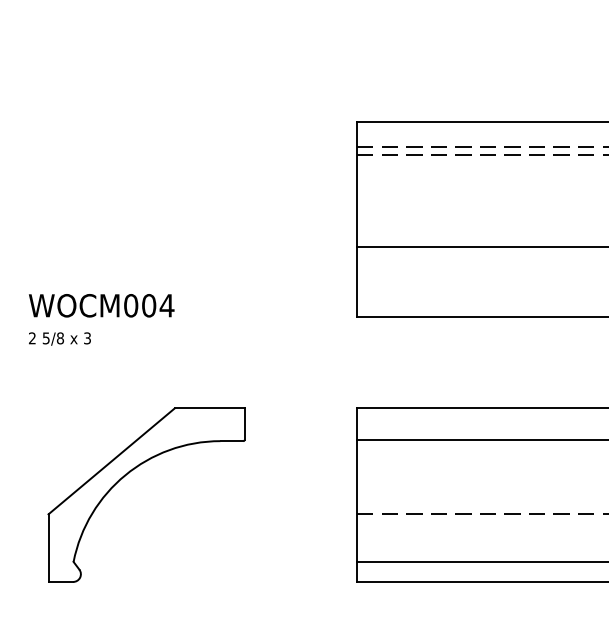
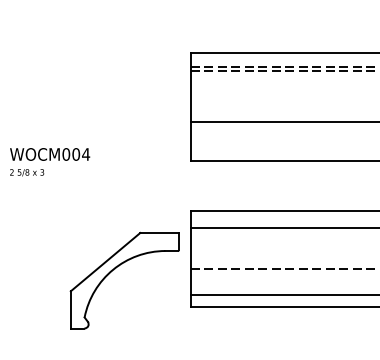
part: (129, 474) -> (115, 269), moved

